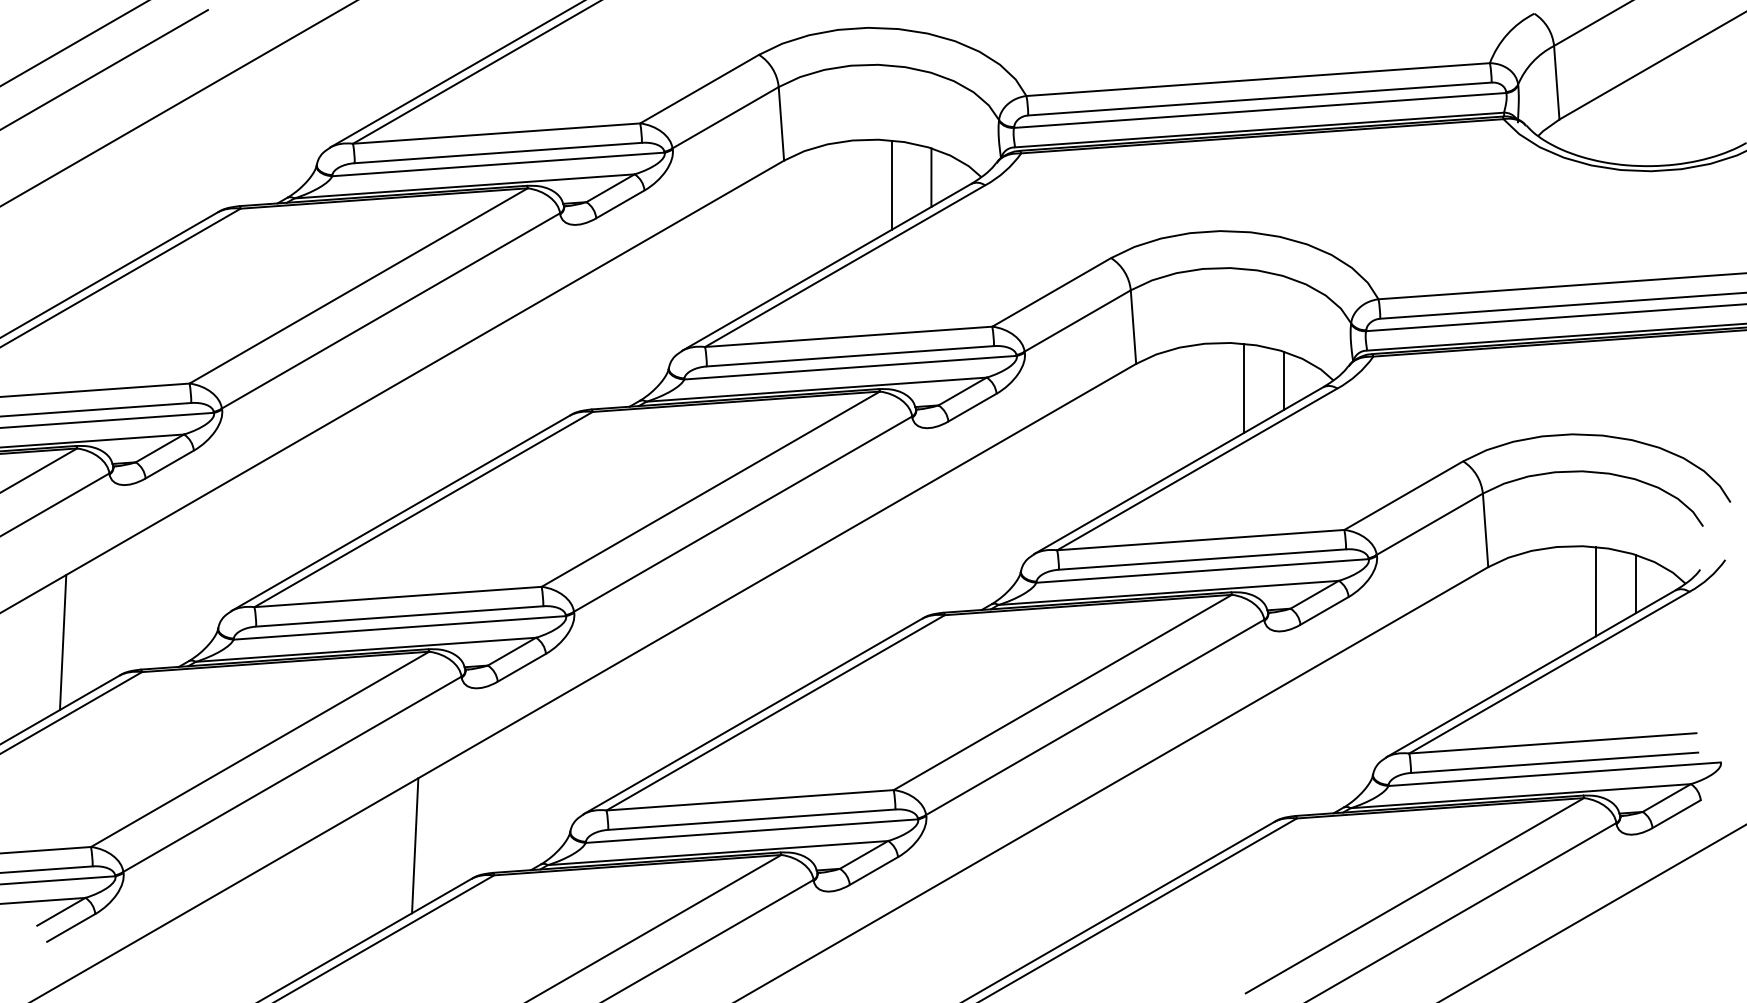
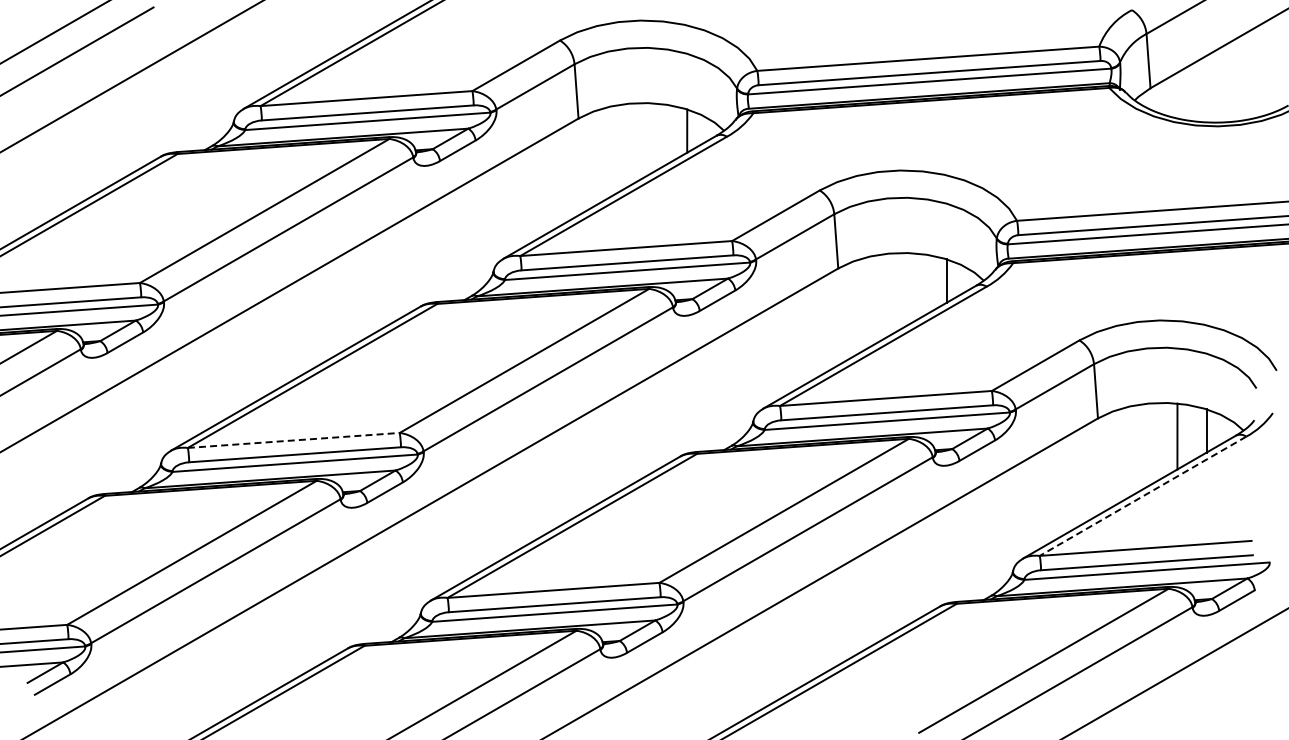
line: (891, 184) -> (657, 136), removed
line: (1243, 388) -> (917, 286), removed
line: (399, 597) -> (294, 440), solid -> dashed
line: (62, 641) -> (46, 473), removed
line: (1548, 672) -> (1142, 496), solid -> dashed
line: (415, 845) -> (306, 623), removed

